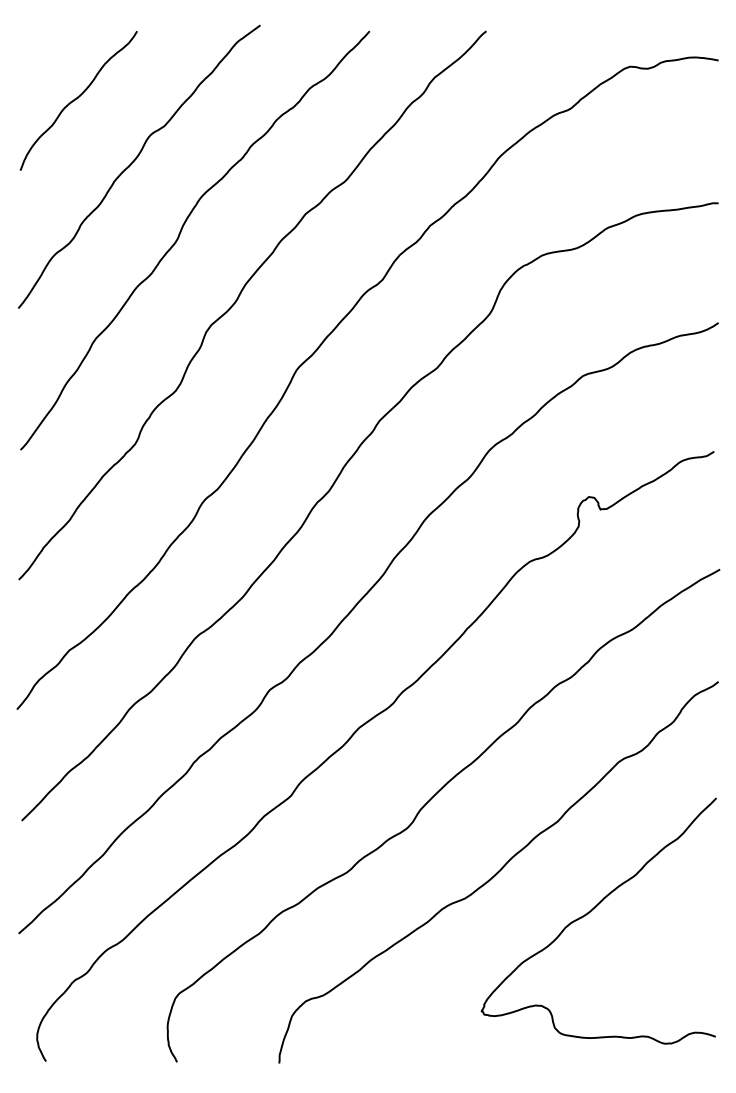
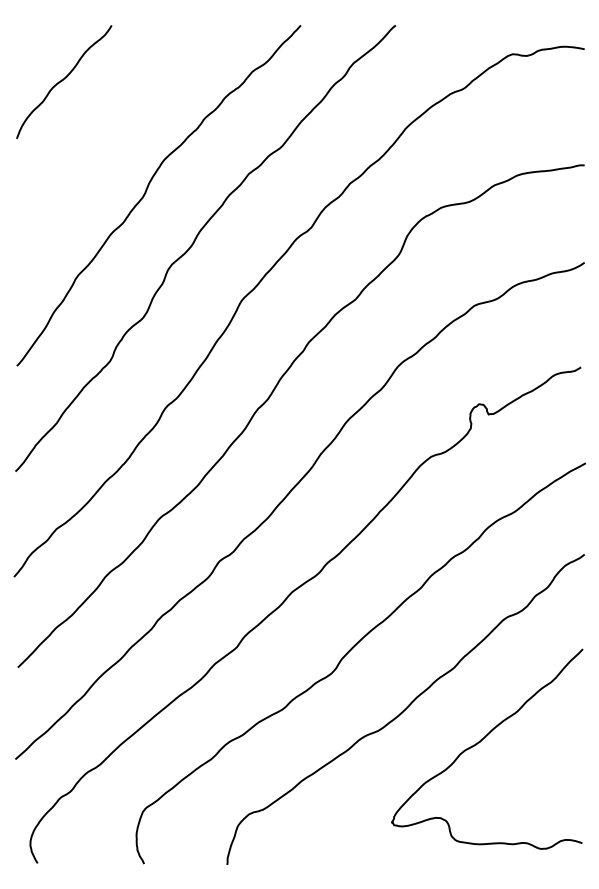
curve: (133, 164) -> (108, 133), removed

